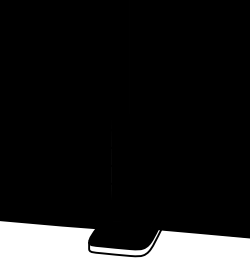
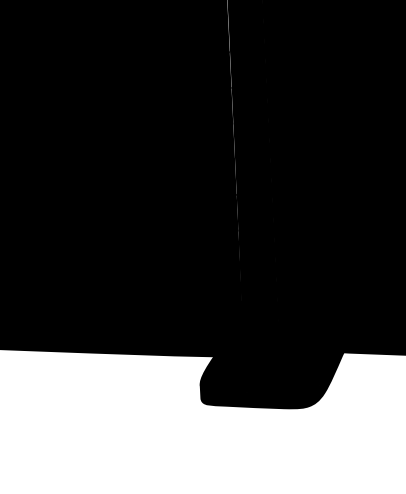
fill: (125, 242) -> (273, 381), added

